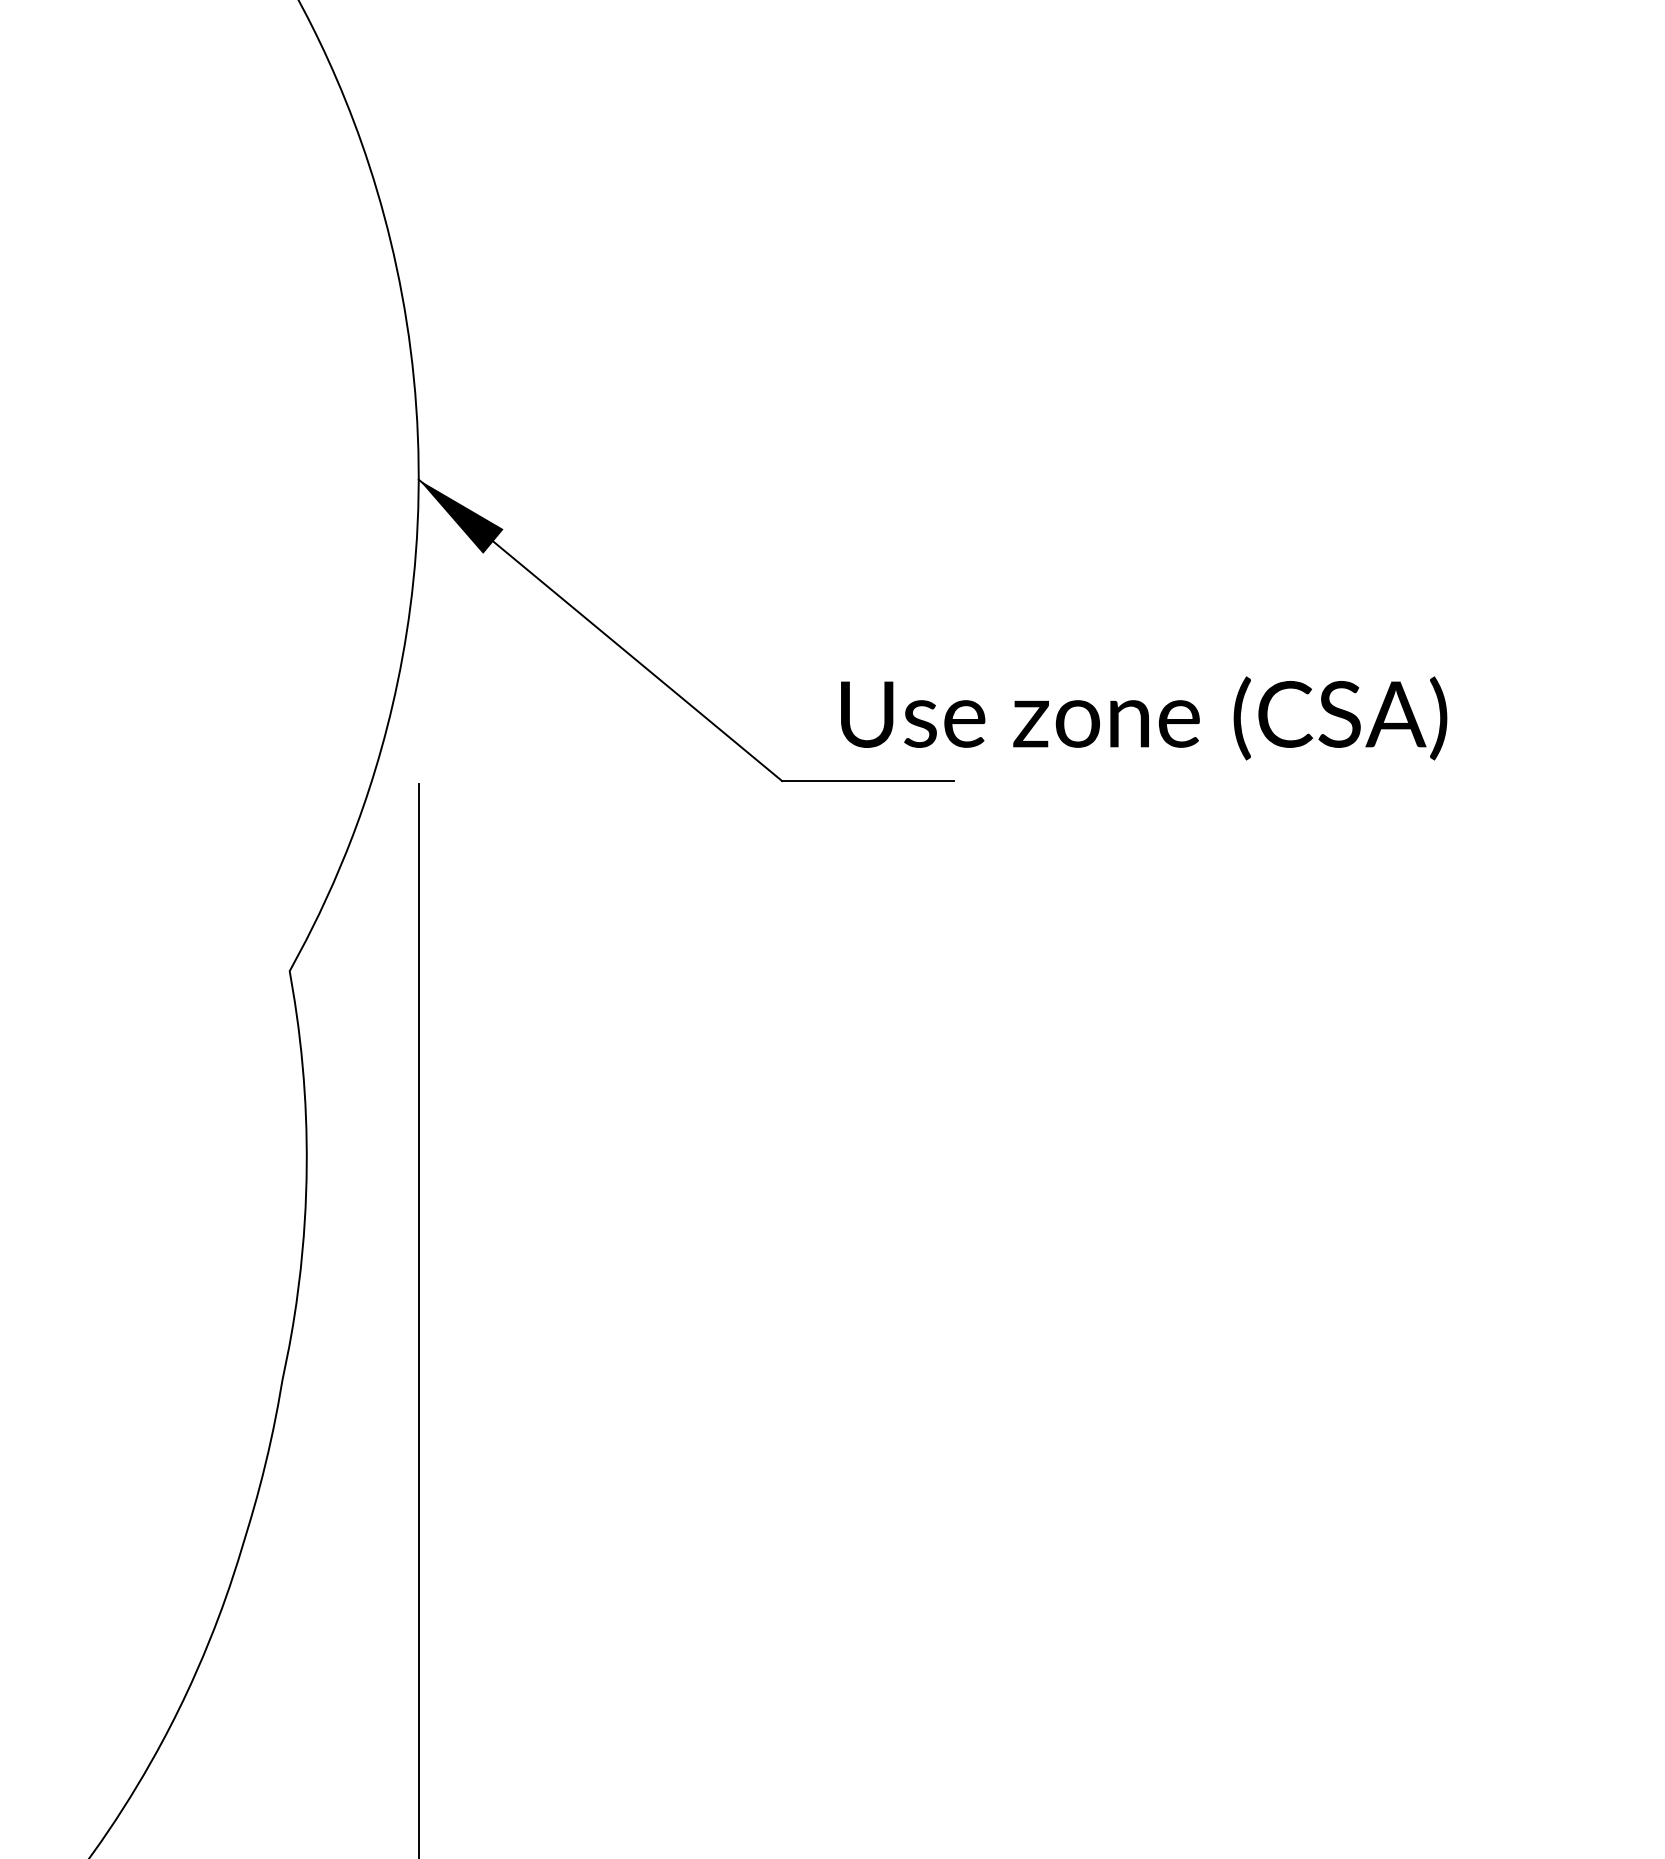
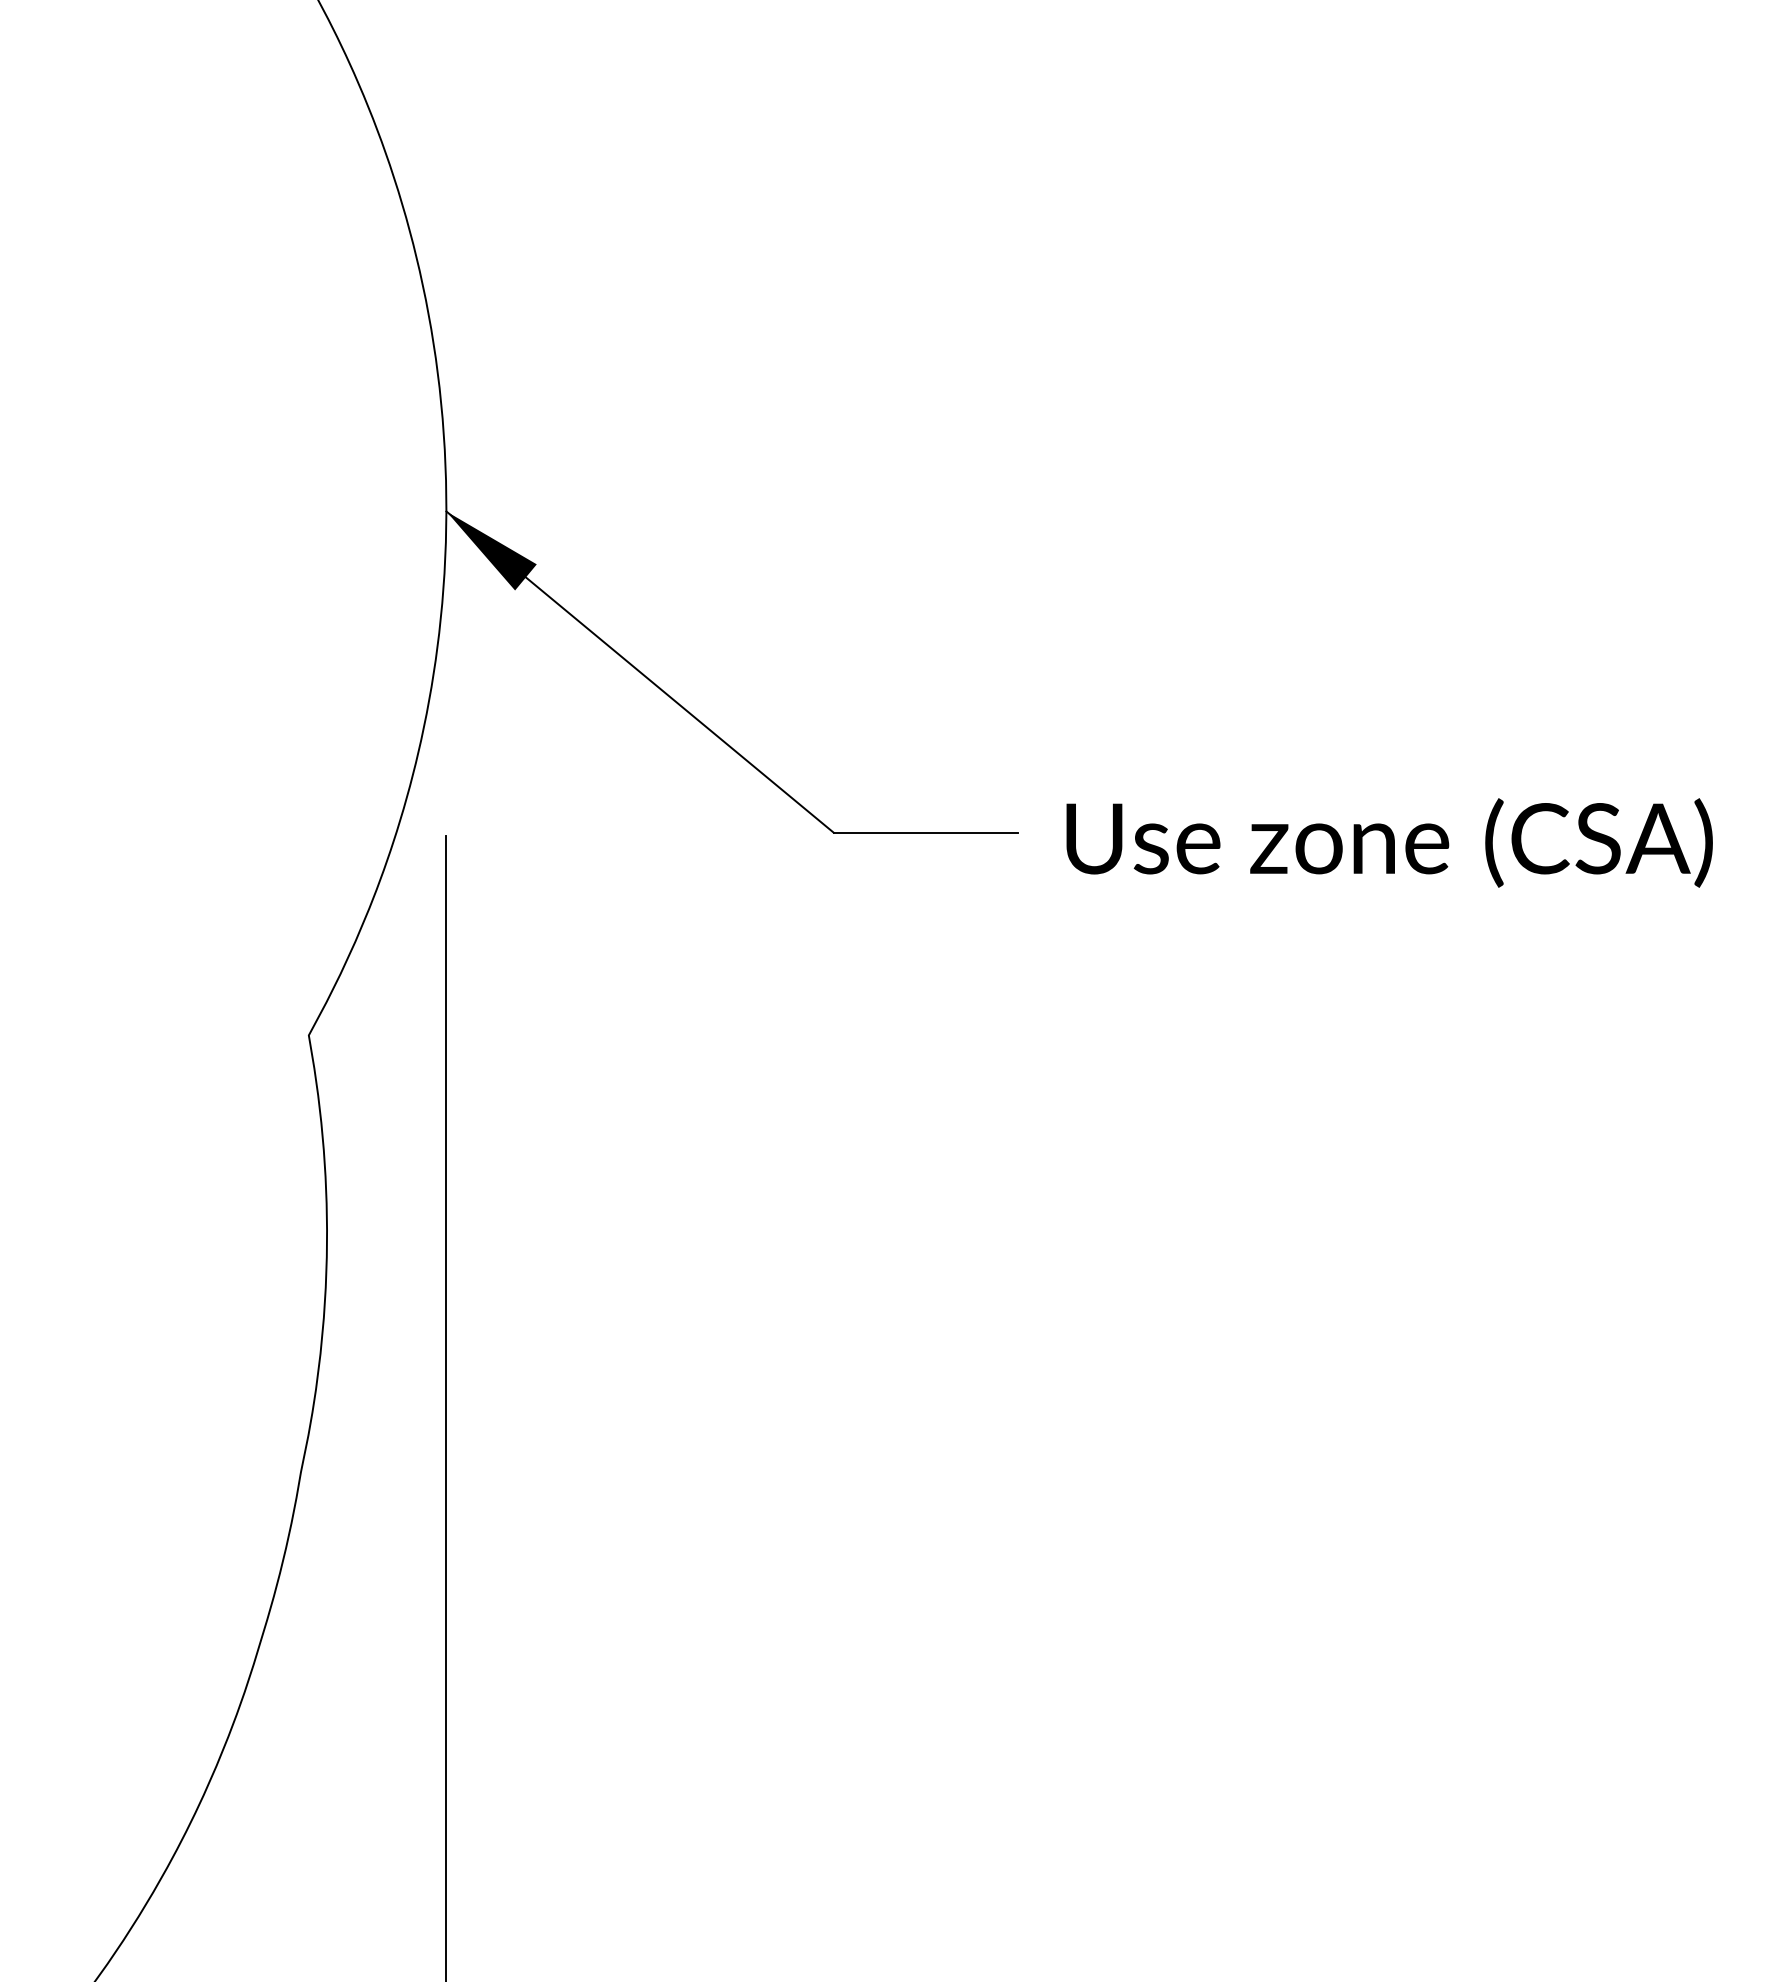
text: (1143, 717) -> (1389, 842), moved

